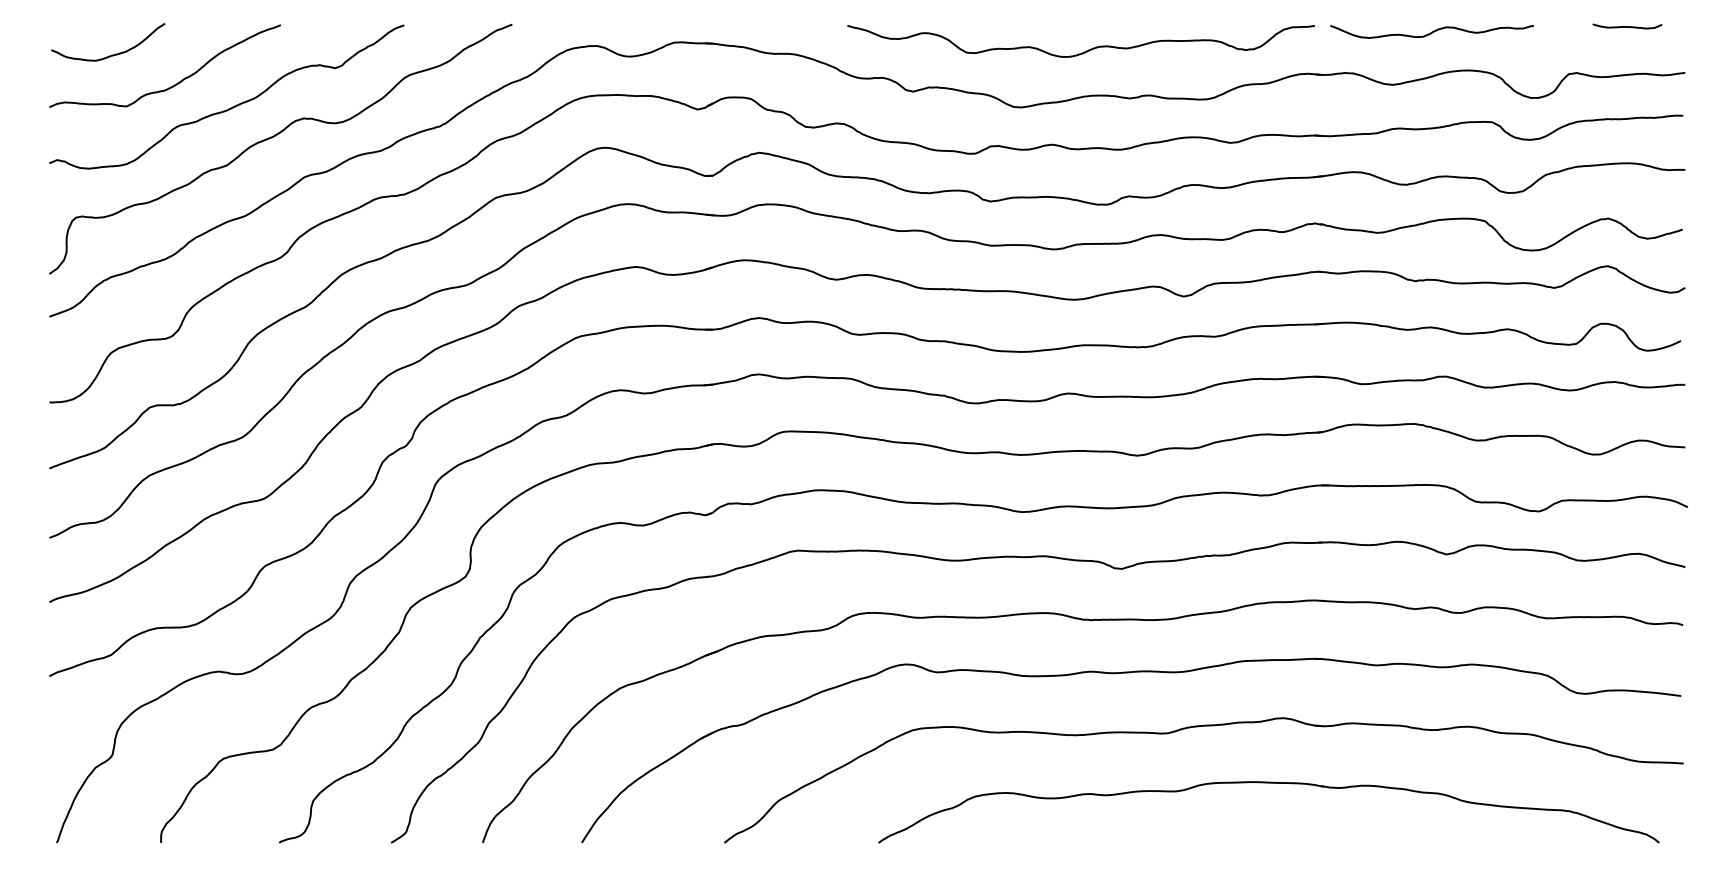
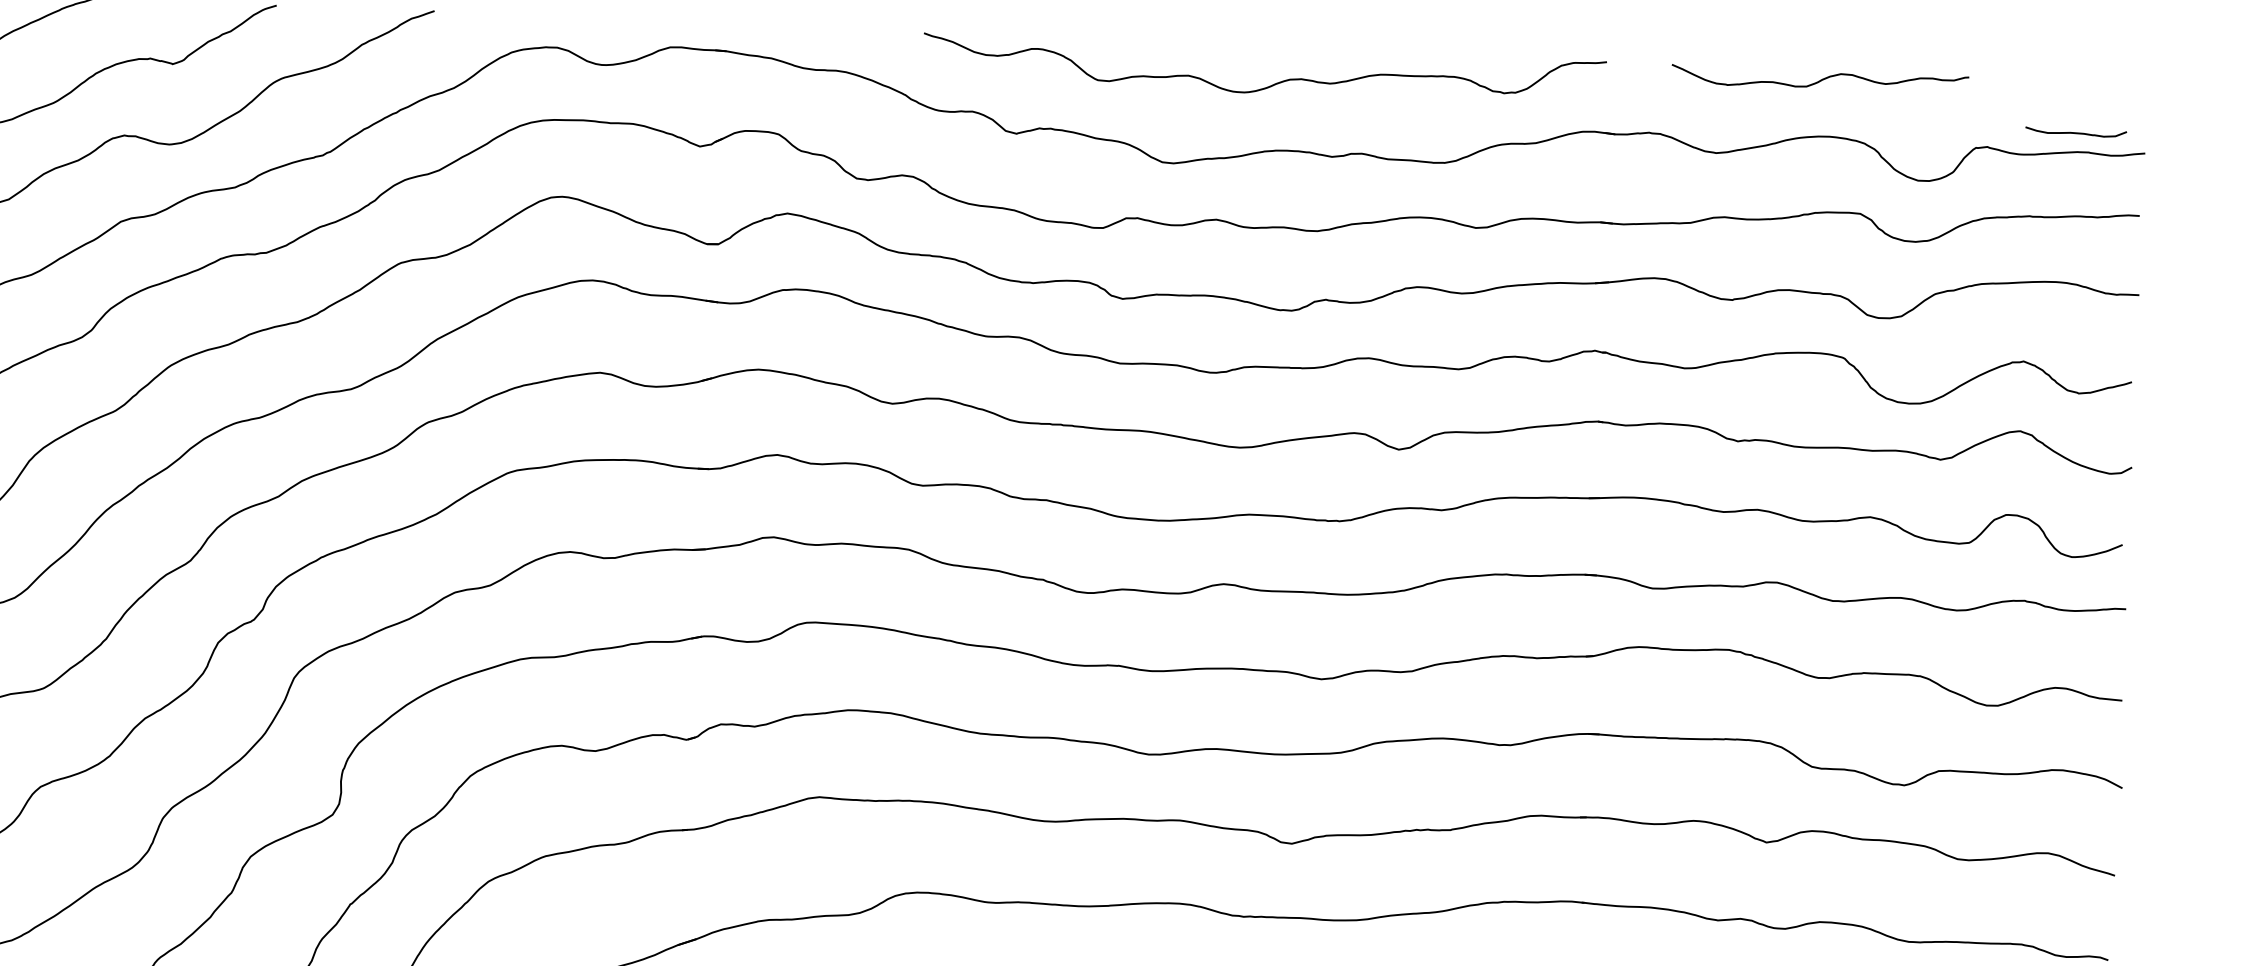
curve: (1627, 26) -> (2076, 132), moved
curve: (1431, 31) -> (1819, 79), moved

